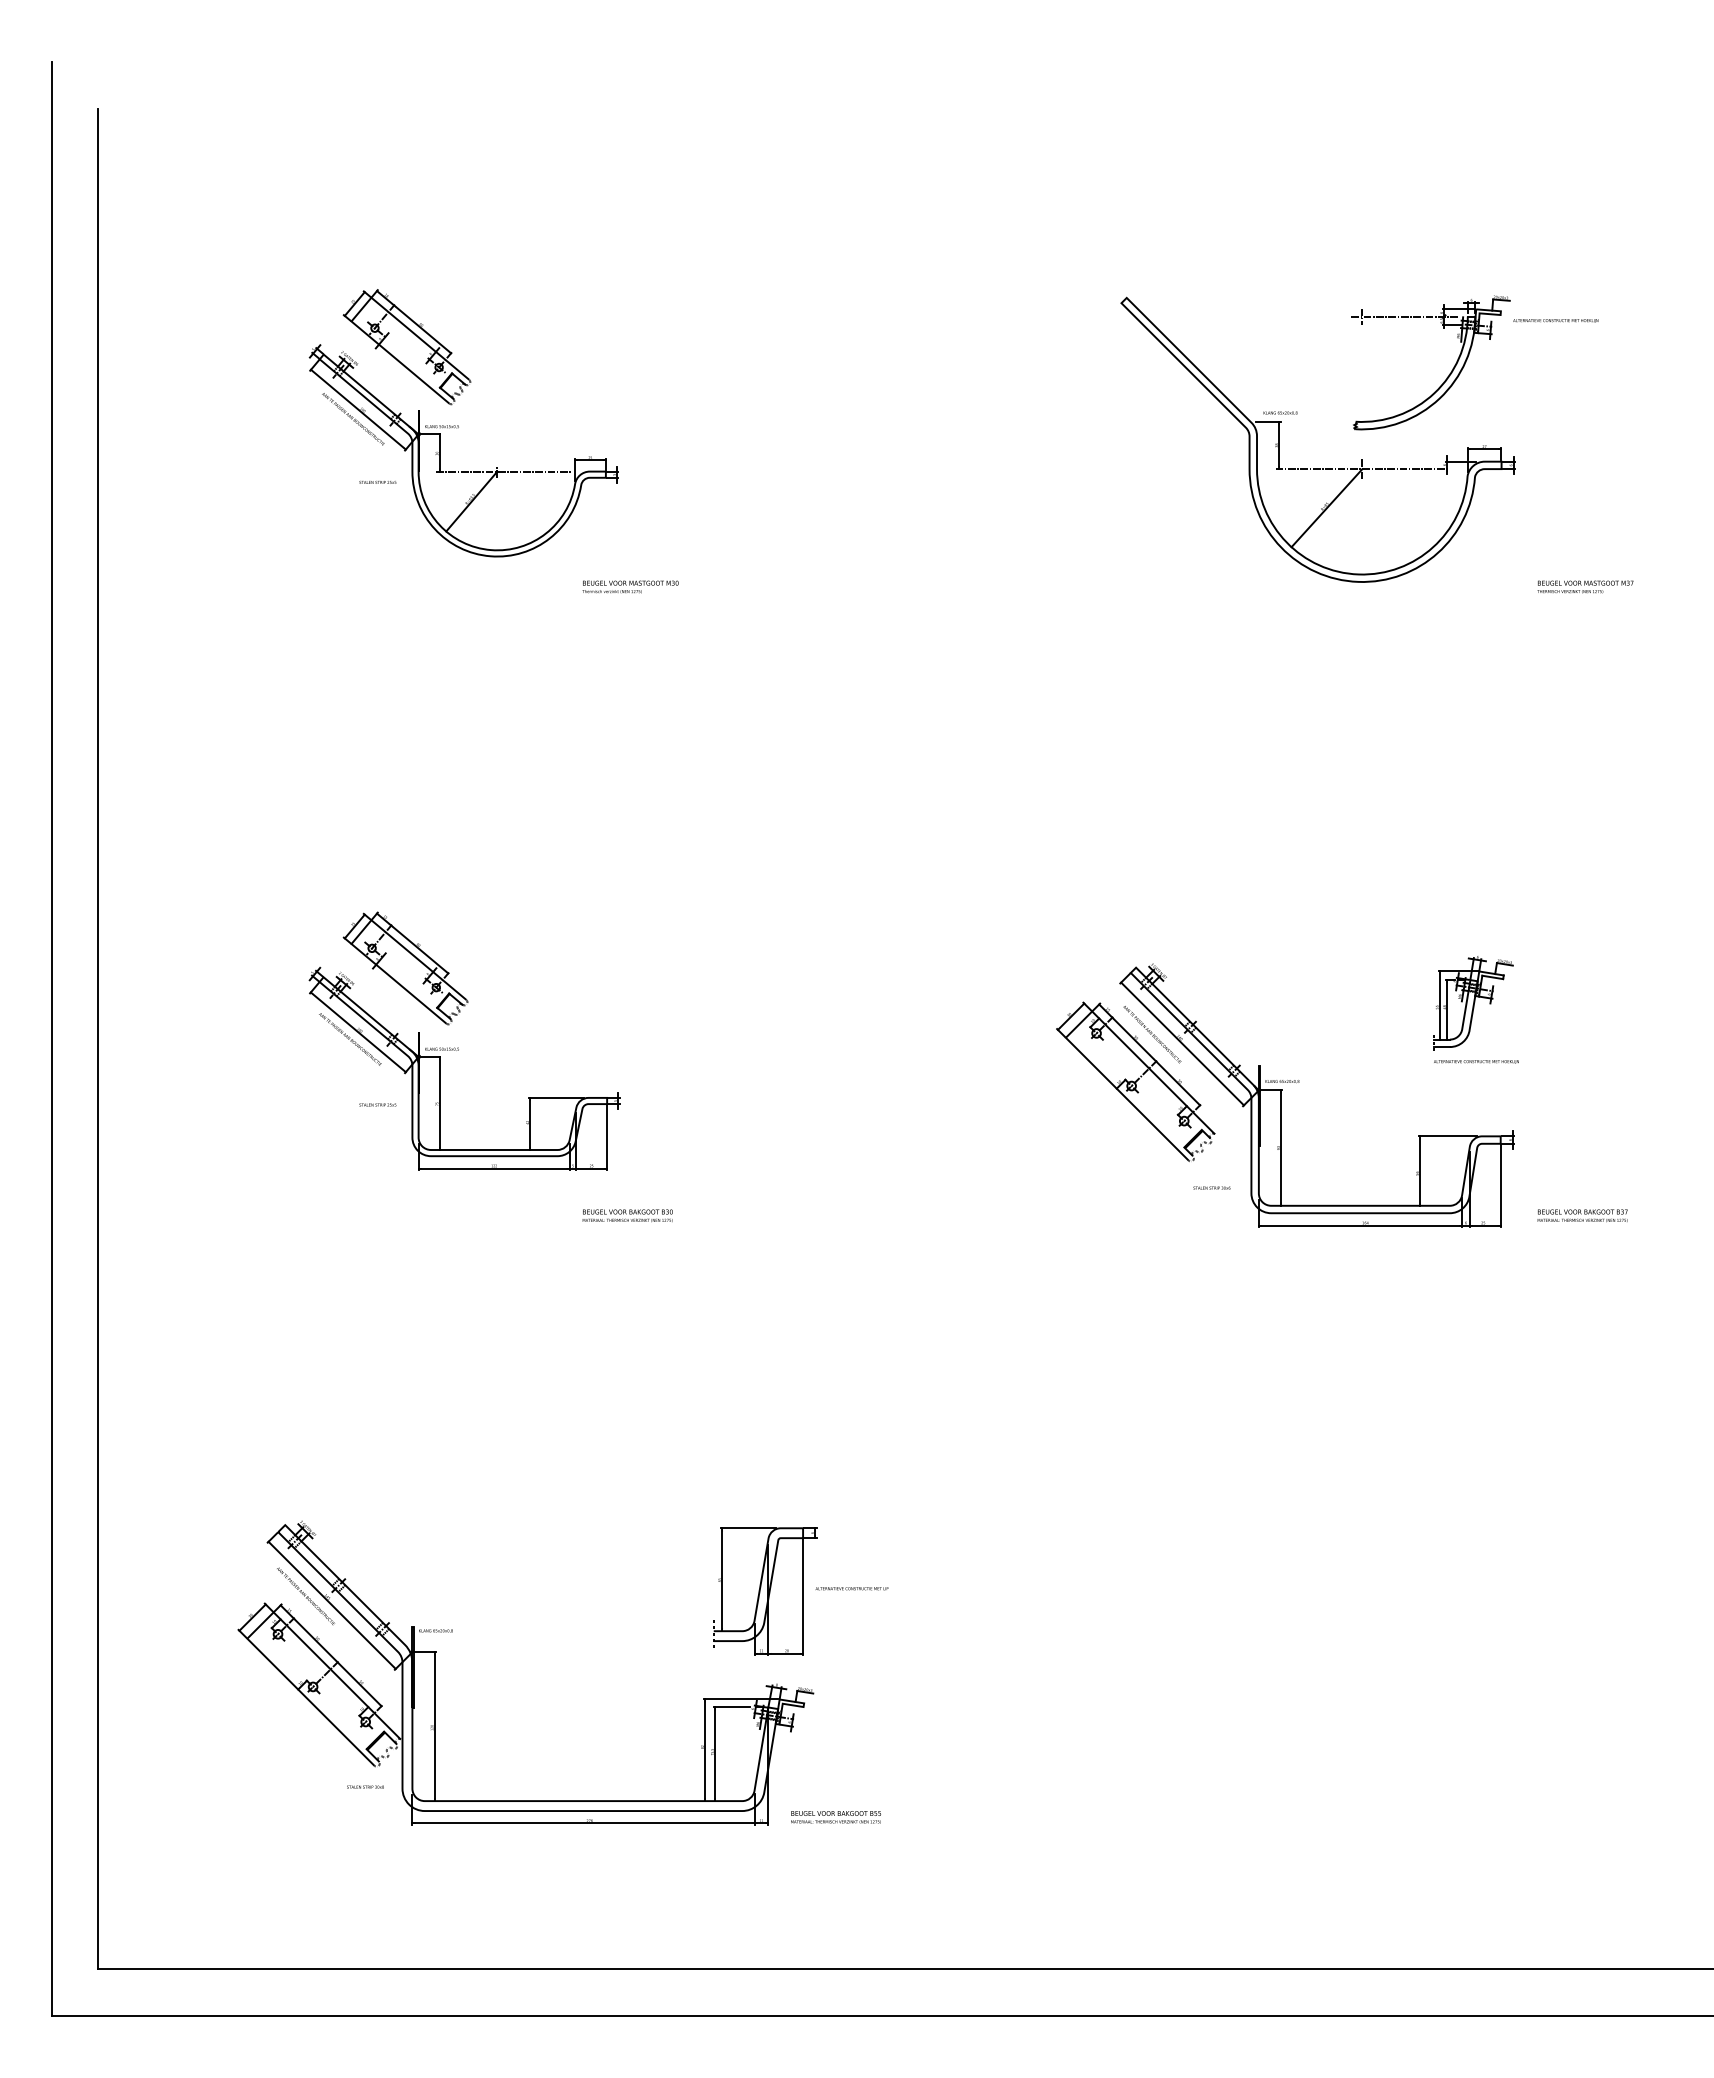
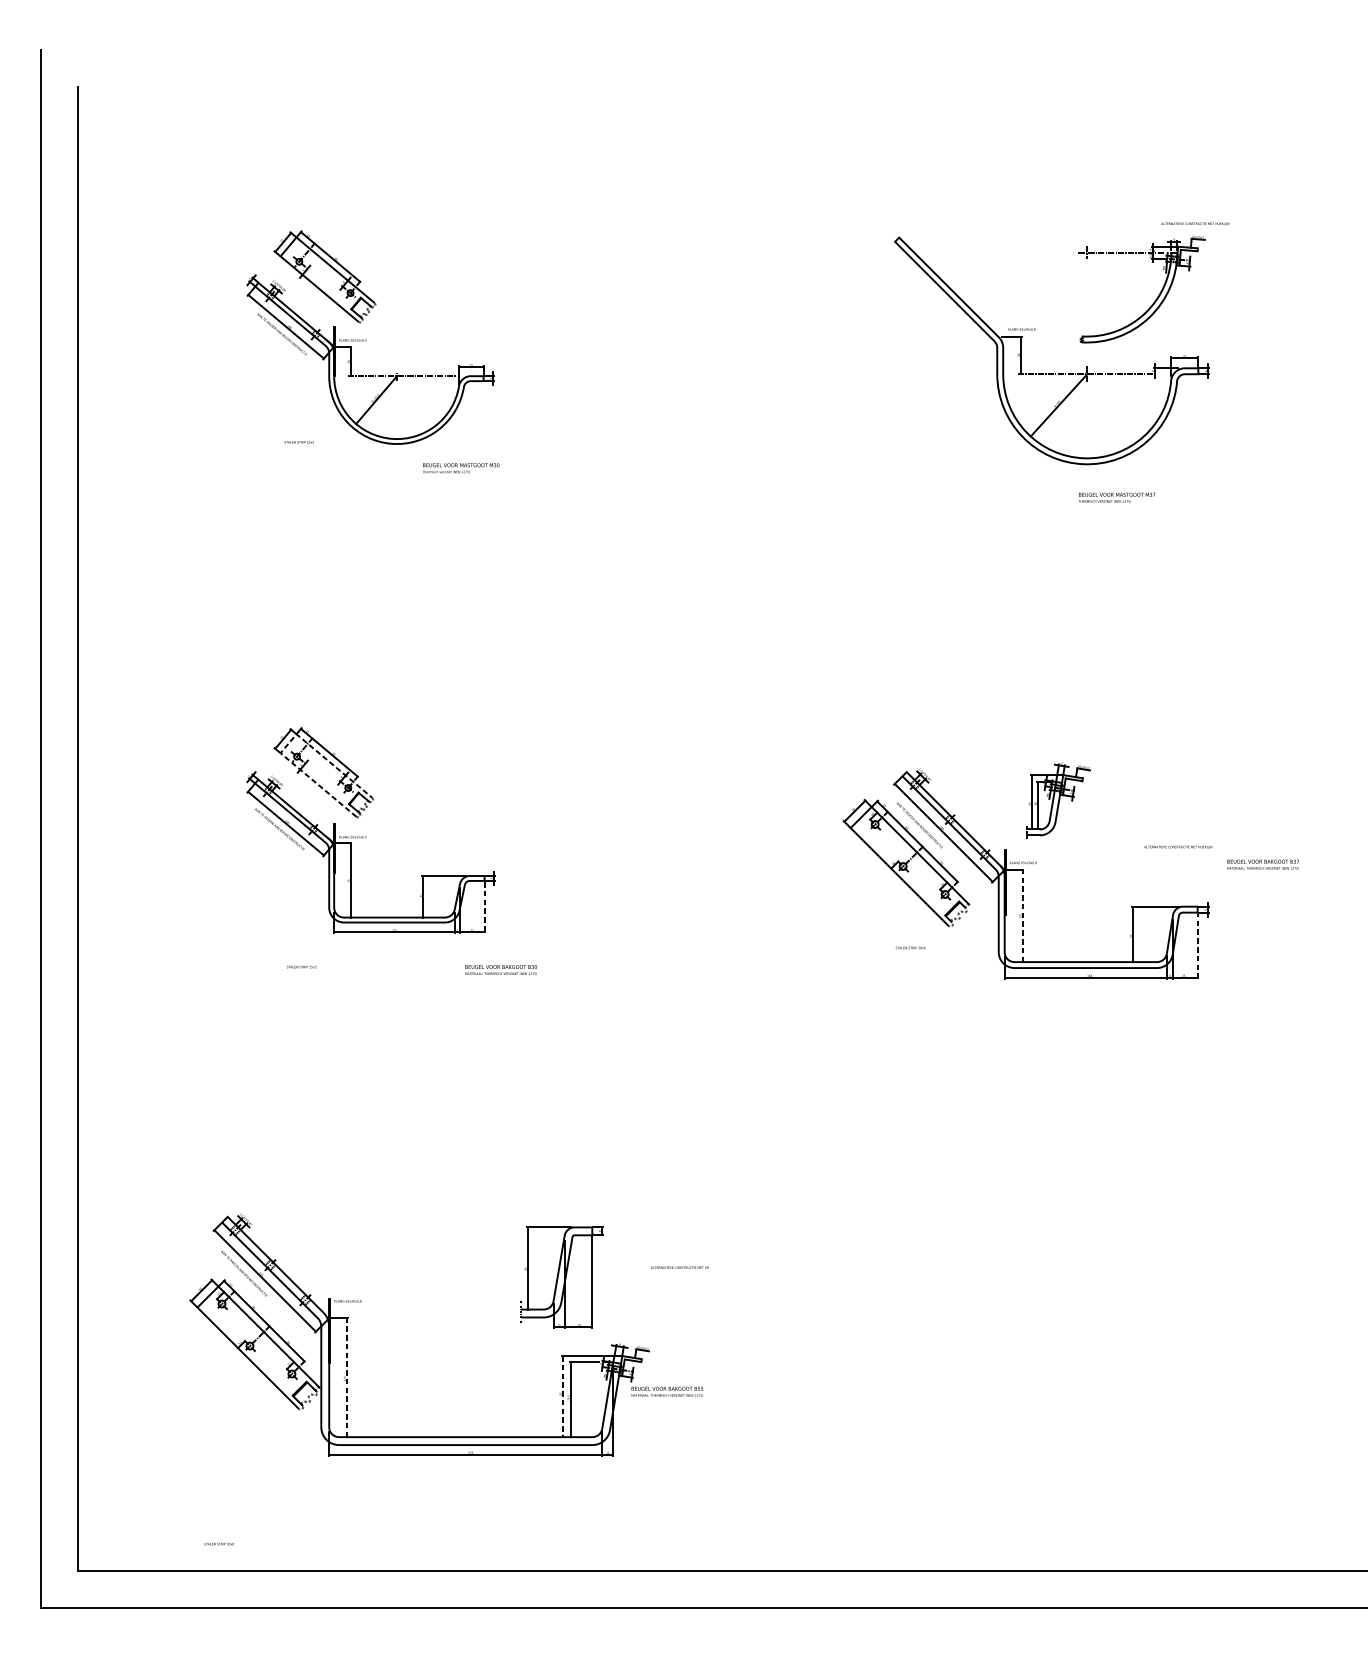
text: (1555, 320) -> (1195, 223), moved
text: (377, 482) -> (298, 442), moved
text: (630, 586) -> (460, 467), moved
text: (1585, 586) -> (1116, 497), moved
line: (361, 932) -> (288, 744), solid -> dashed
part: (1473, 1003) -> (1058, 800), moved
text: (377, 1104) -> (301, 966), moved
line: (607, 1138) -> (484, 908), solid -> dashed
line: (1281, 1148) -> (1022, 916), solid -> dashed
line: (1500, 1185) -> (1197, 945), solid -> dashed
text: (1211, 1187) -> (910, 947), moved
text: (1582, 1215) -> (1262, 864), moved
part: (765, 1591) -> (562, 1277), moved
line: (434, 1726) -> (346, 1377), solid -> dashed
line: (705, 1750) -> (563, 1396), solid -> dashed
text: (365, 1786) -> (219, 1543), moved
text: (835, 1817) -> (666, 1391), moved

